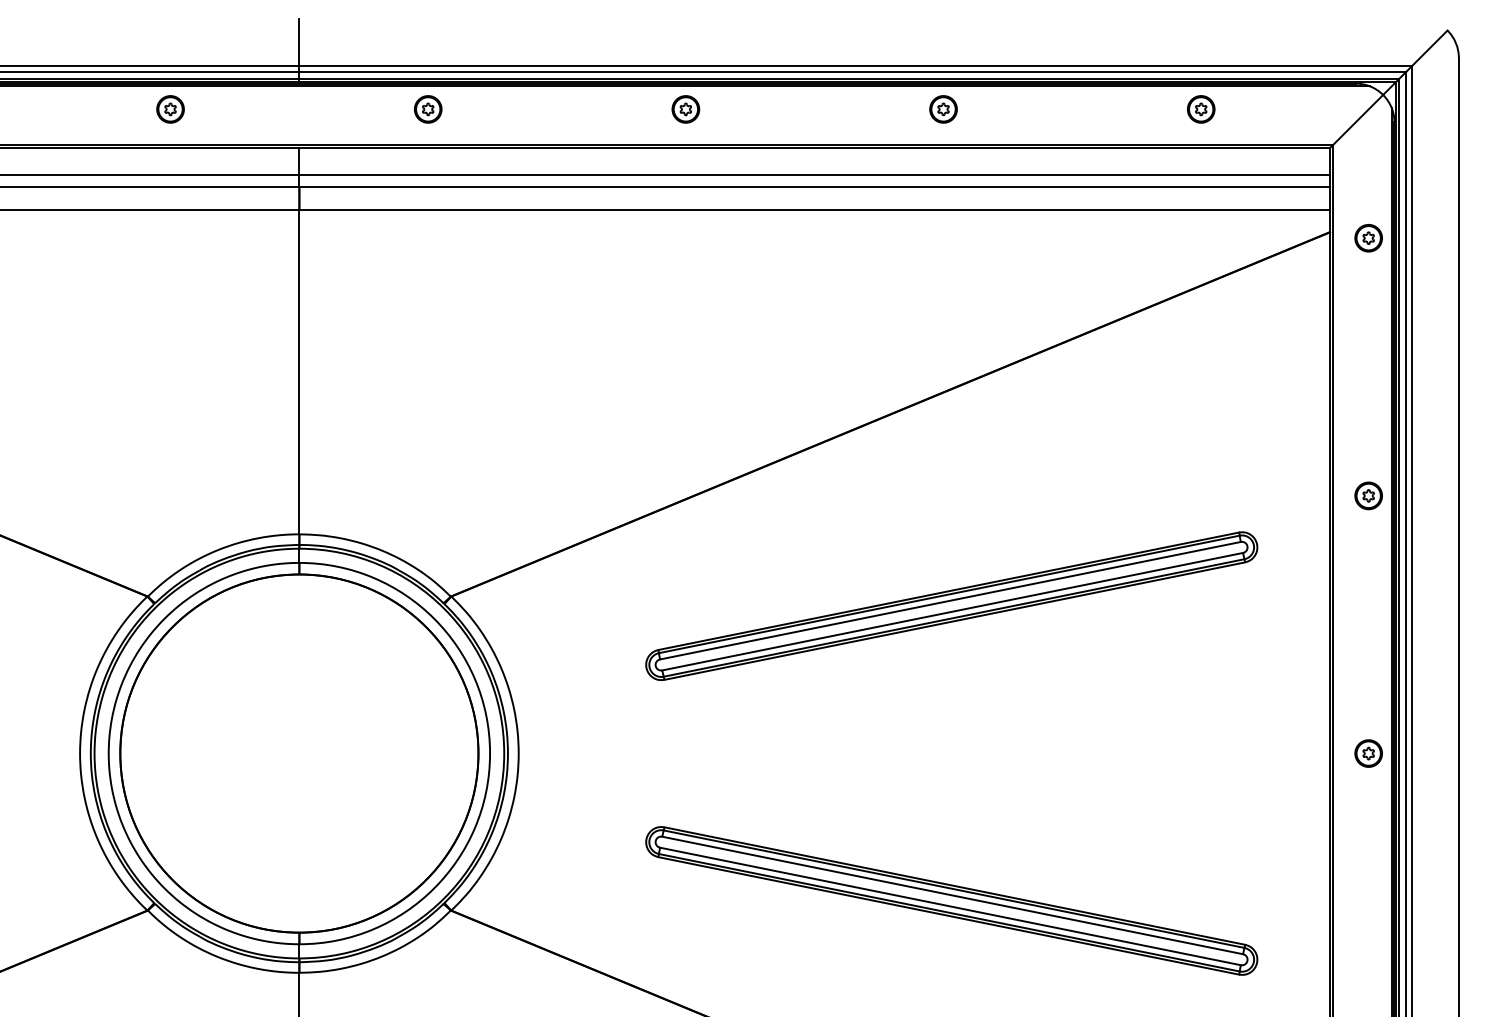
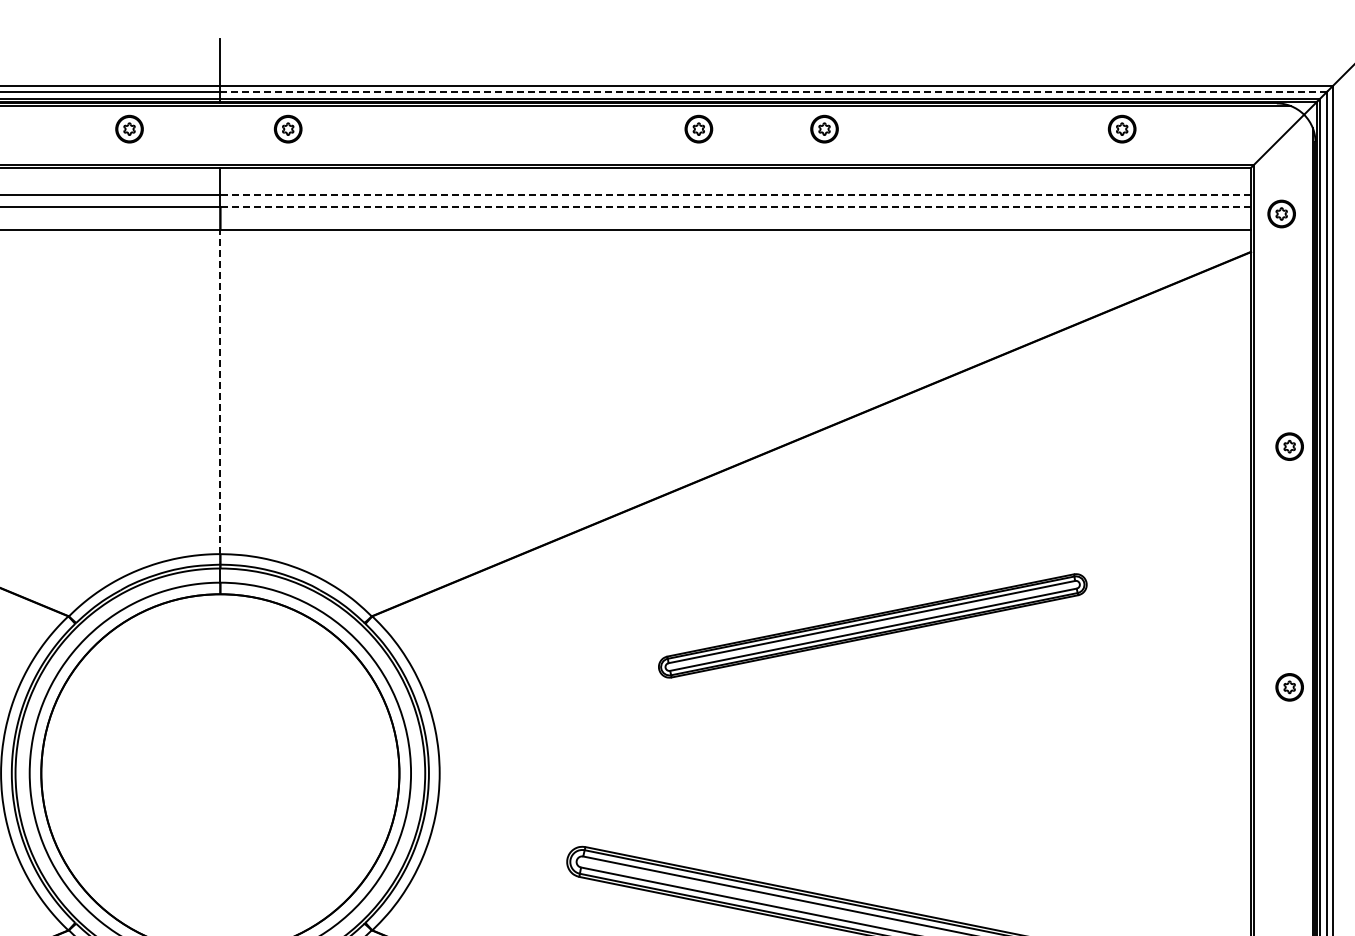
line: (852, 71) -> (773, 91), solid -> dashed
part: (170, 109) -> (129, 129), moved
part: (428, 109) -> (288, 129), moved
part: (685, 109) -> (698, 129), moved
part: (943, 109) -> (824, 129), moved
line: (814, 175) -> (735, 195), solid -> dashed
line: (814, 186) -> (735, 206), solid -> dashed
part: (1368, 238) -> (1281, 214), moved
line: (299, 371) -> (220, 391), solid -> dashed
part: (1368, 495) -> (1289, 446), moved
part: (951, 605) -> (872, 625), size x0.7
part: (1368, 753) -> (1289, 687), moved

